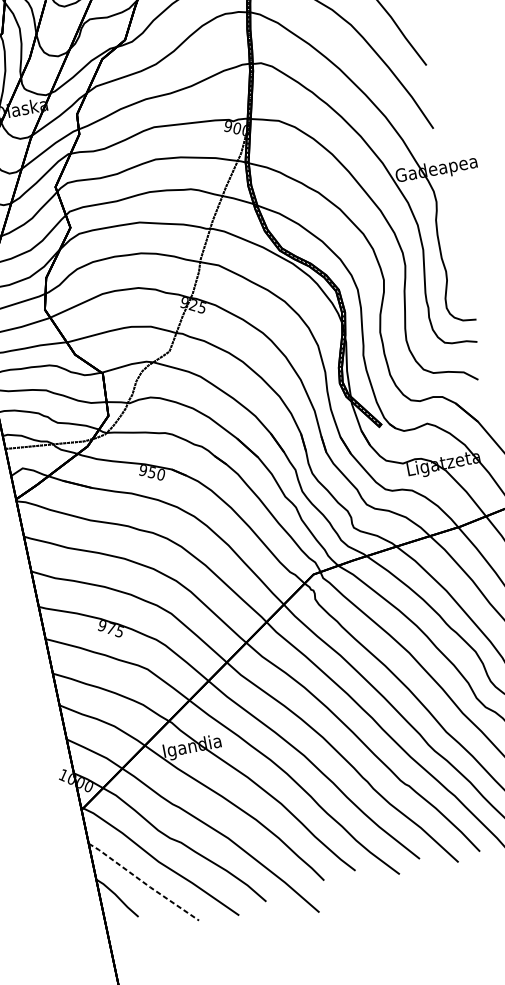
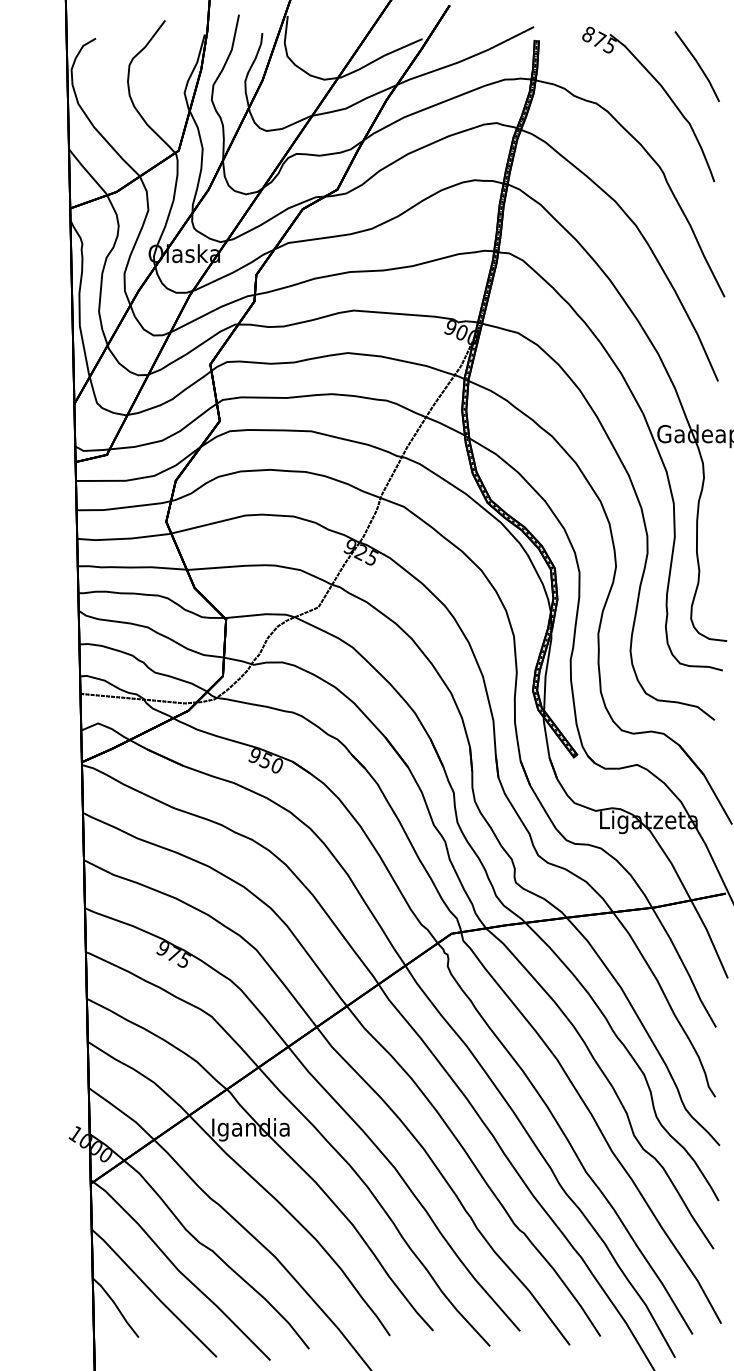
line: (143, 882) -> (153, 1293), dashed -> solid

